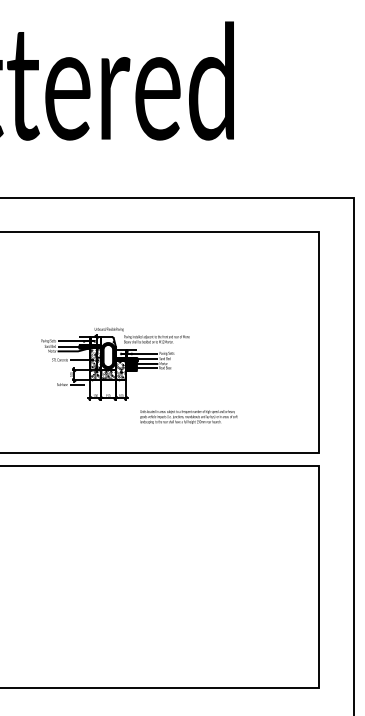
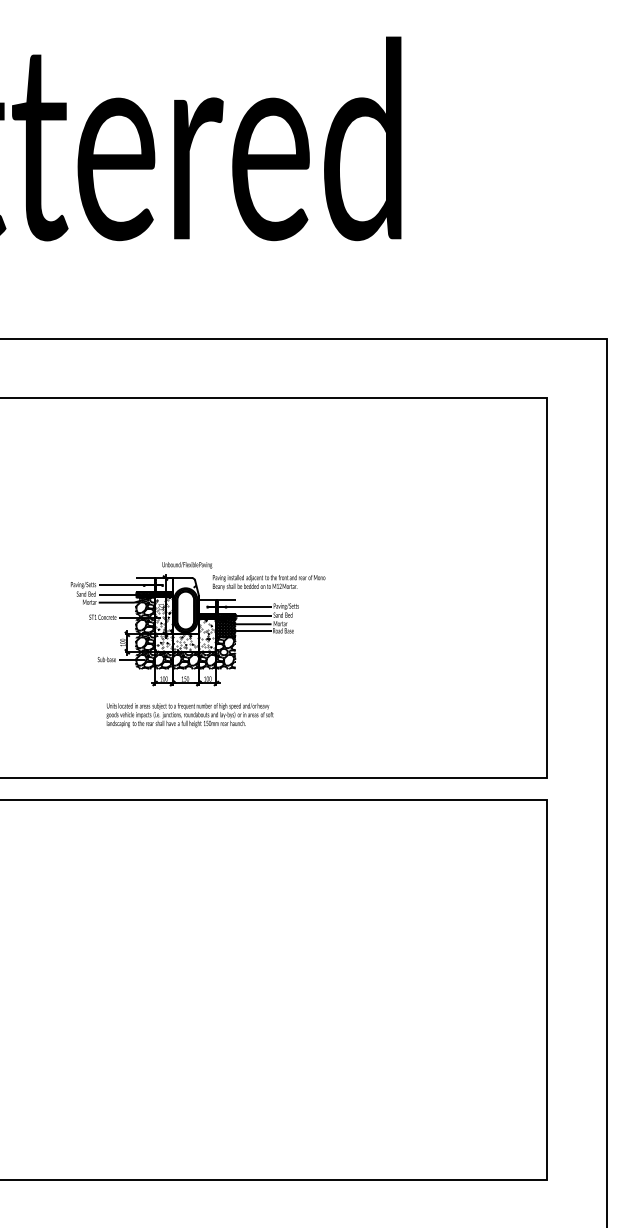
hatch: (108, 369) -> (186, 633), added
text: (188, 416) -> (189, 714), moved

